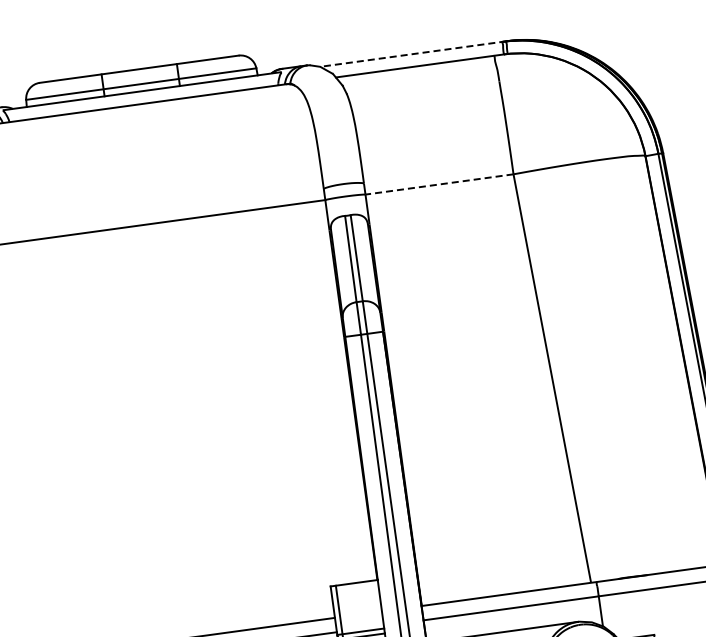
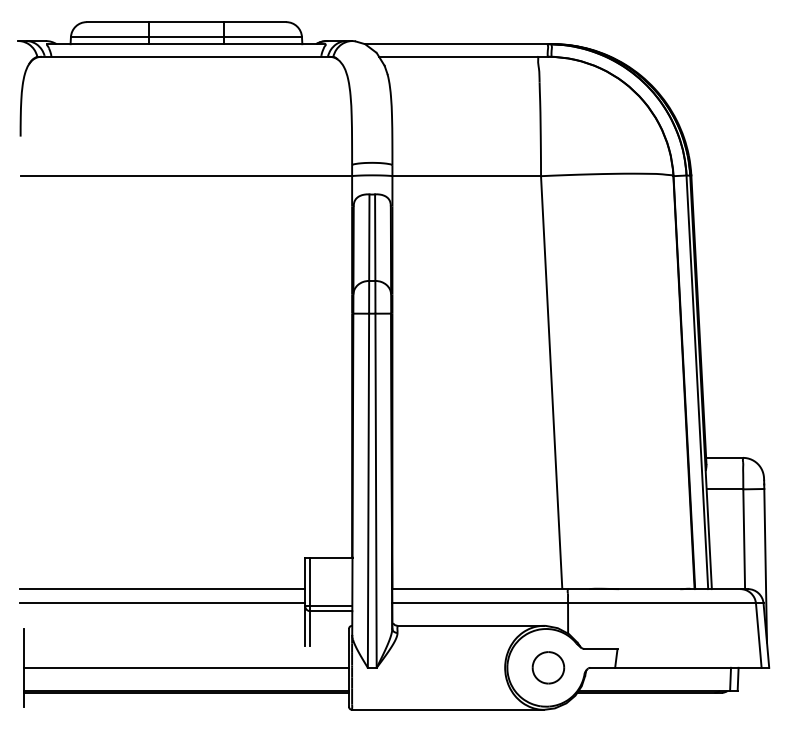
line: (412, 54) -> (457, 44), dashed -> solid
line: (439, 184) -> (466, 176), dashed -> solid

